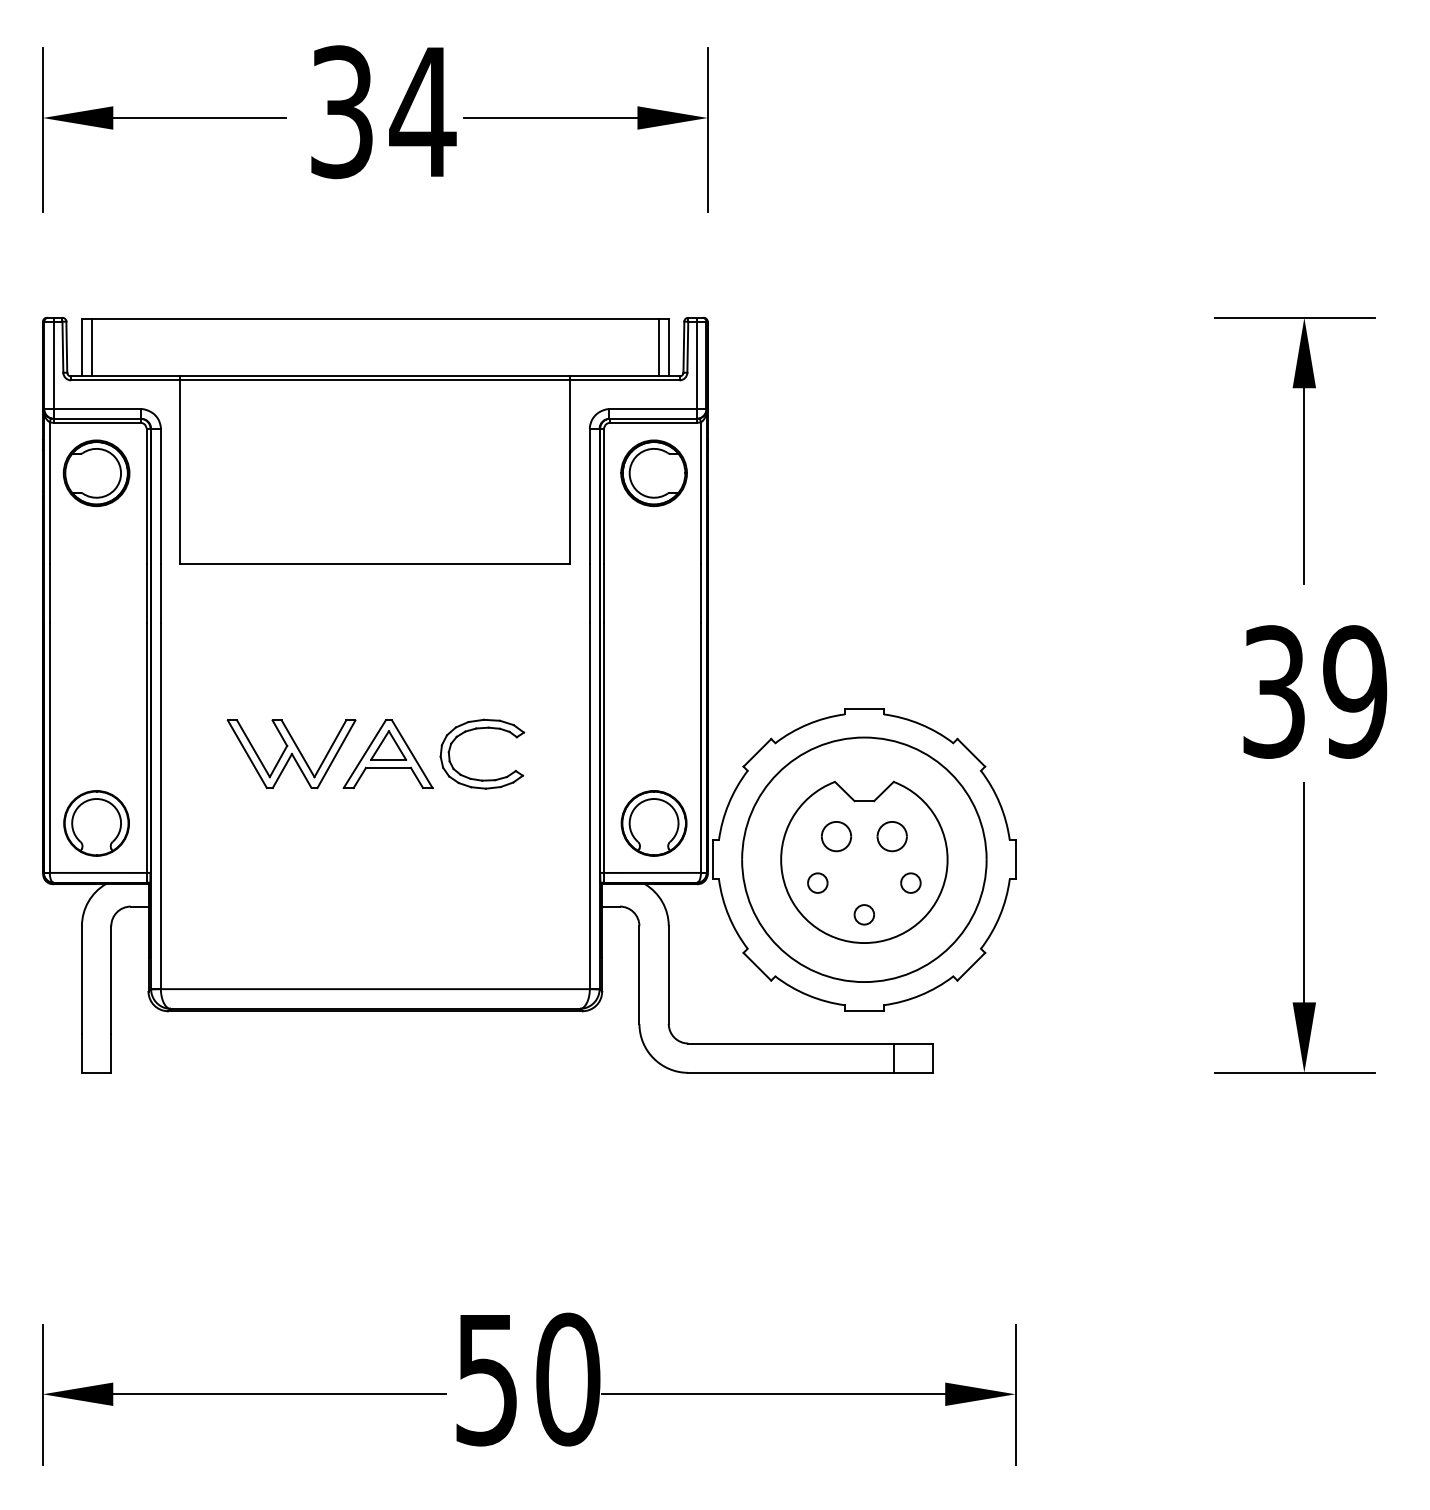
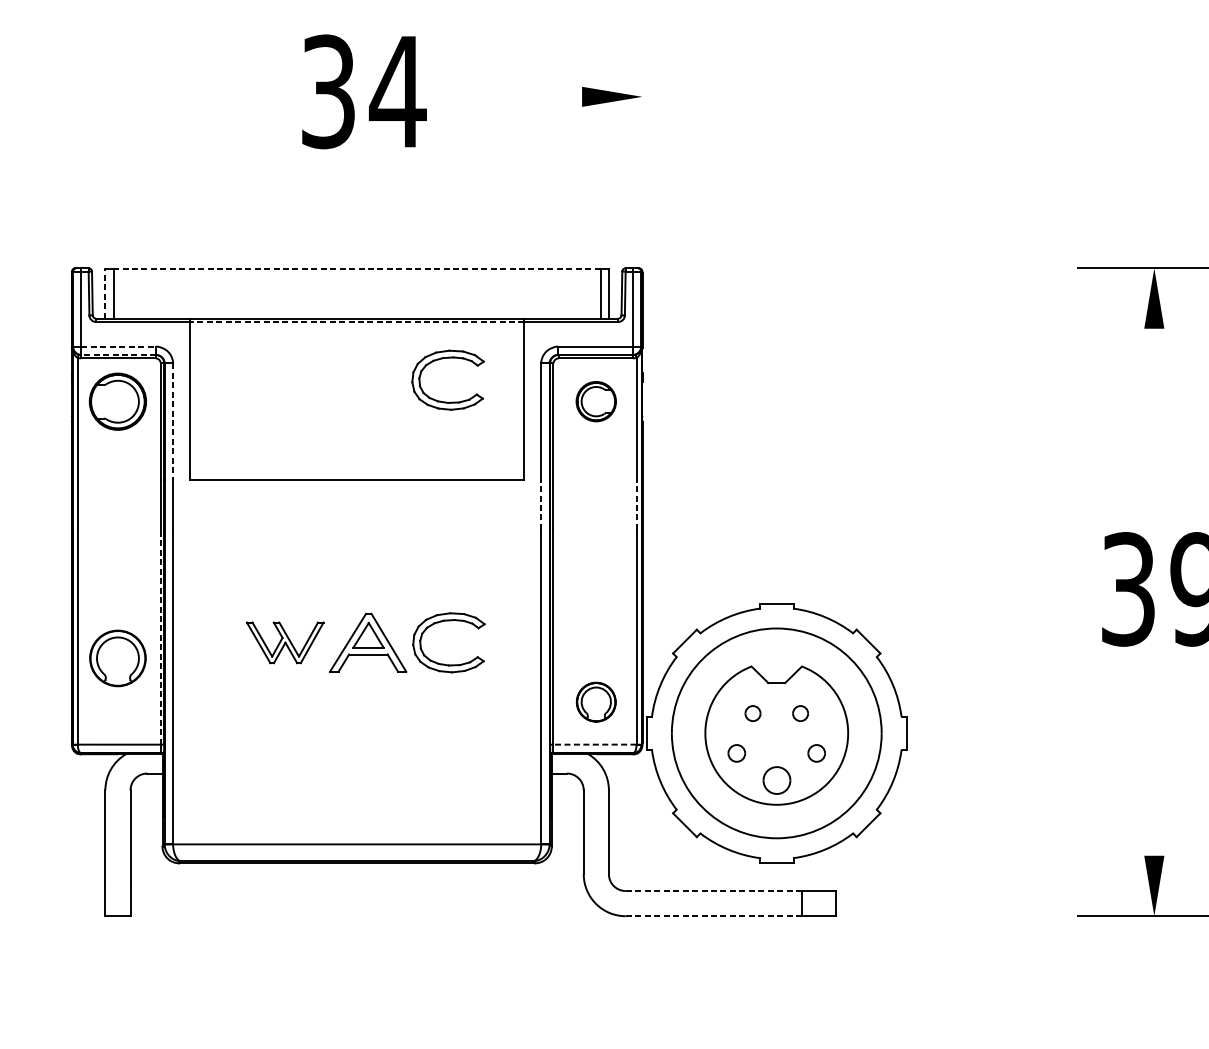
part: (164, 118) -> (176, 97), removed
line: (550, 118) -> (507, 97), removed
line: (707, 129) -> (642, 106), removed
line: (375, 318) -> (357, 268), solid -> dashed
line: (81, 347) -> (104, 293), solid -> dashed
line: (375, 380) -> (357, 322), solid -> dashed
line: (97, 409) -> (118, 346), solid -> dashed
line: (97, 418) -> (118, 354), solid -> dashed
part: (480, 423) -> (447, 358), added
part: (653, 472) -> (595, 401), size x0.7
line: (1304, 486) -> (1154, 413), removed
line: (160, 496) -> (172, 421), solid -> dashed
line: (589, 592) -> (540, 504), solid -> dashed
line: (700, 592) -> (636, 504), solid -> dashed
line: (146, 747) -> (160, 637), solid -> dashed
part: (291, 754) -> (285, 643), size x0.7
part: (96, 823) -> (117, 658), moved
part: (653, 823) -> (595, 702), size x0.7
part: (836, 836) -> (752, 713), size x0.6
part: (891, 836) -> (800, 713), size x0.6
line: (652, 872) -> (594, 744), solid -> dashed
line: (1304, 892) -> (1154, 761), removed
part: (863, 914) -> (776, 780), size x1.6
line: (791, 1043) -> (714, 891), solid -> dashed
line: (791, 1072) -> (714, 915), solid -> dashed

